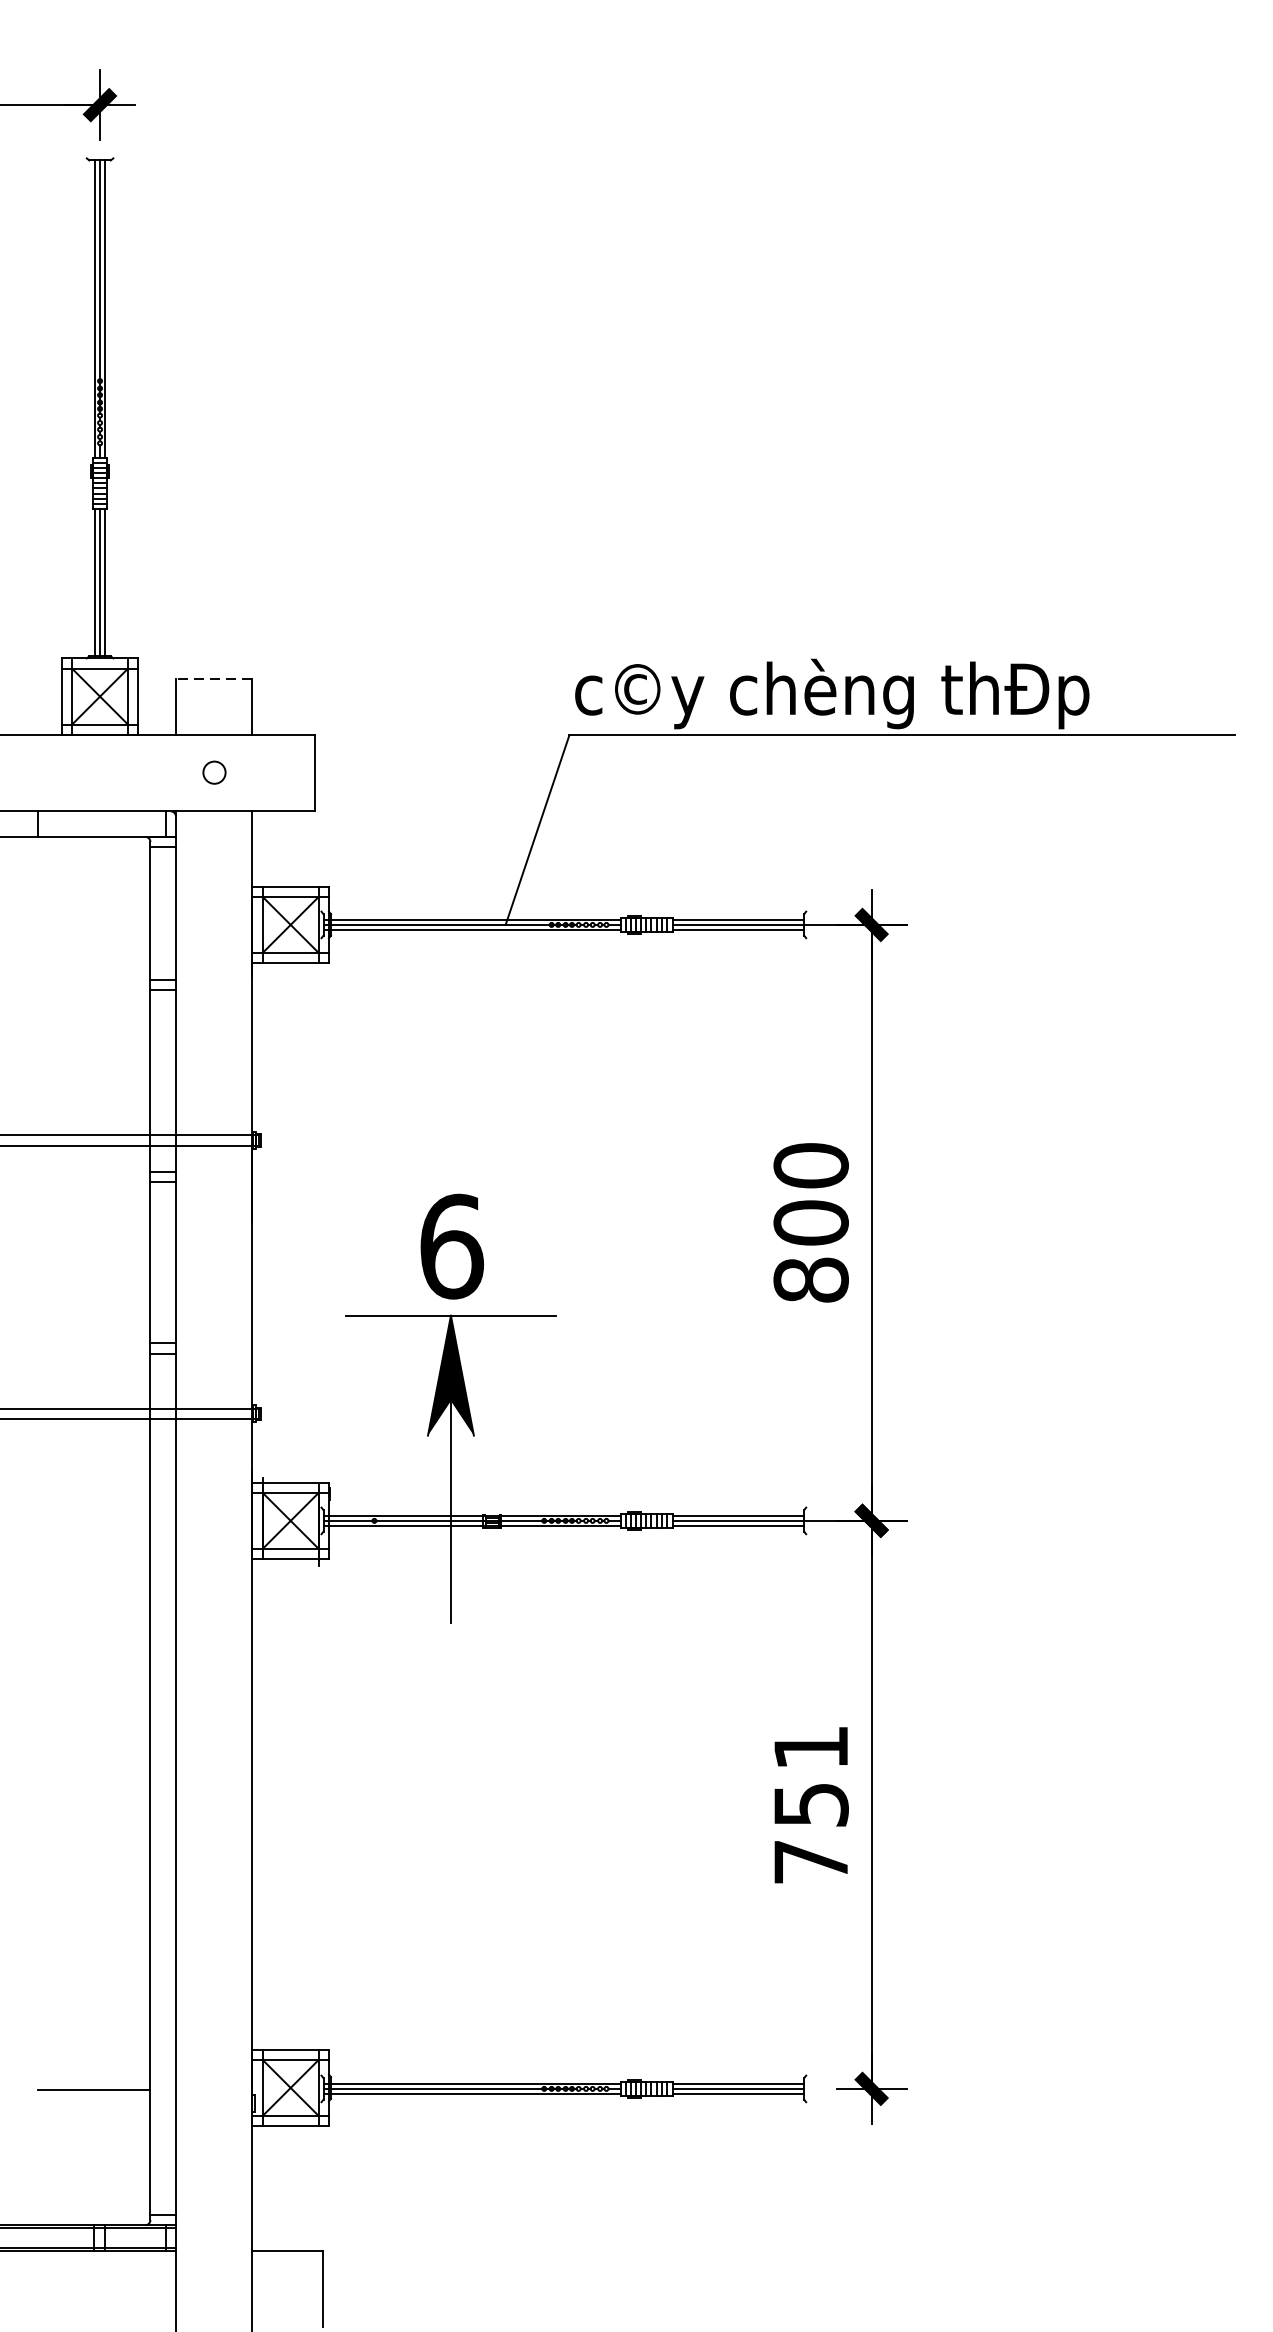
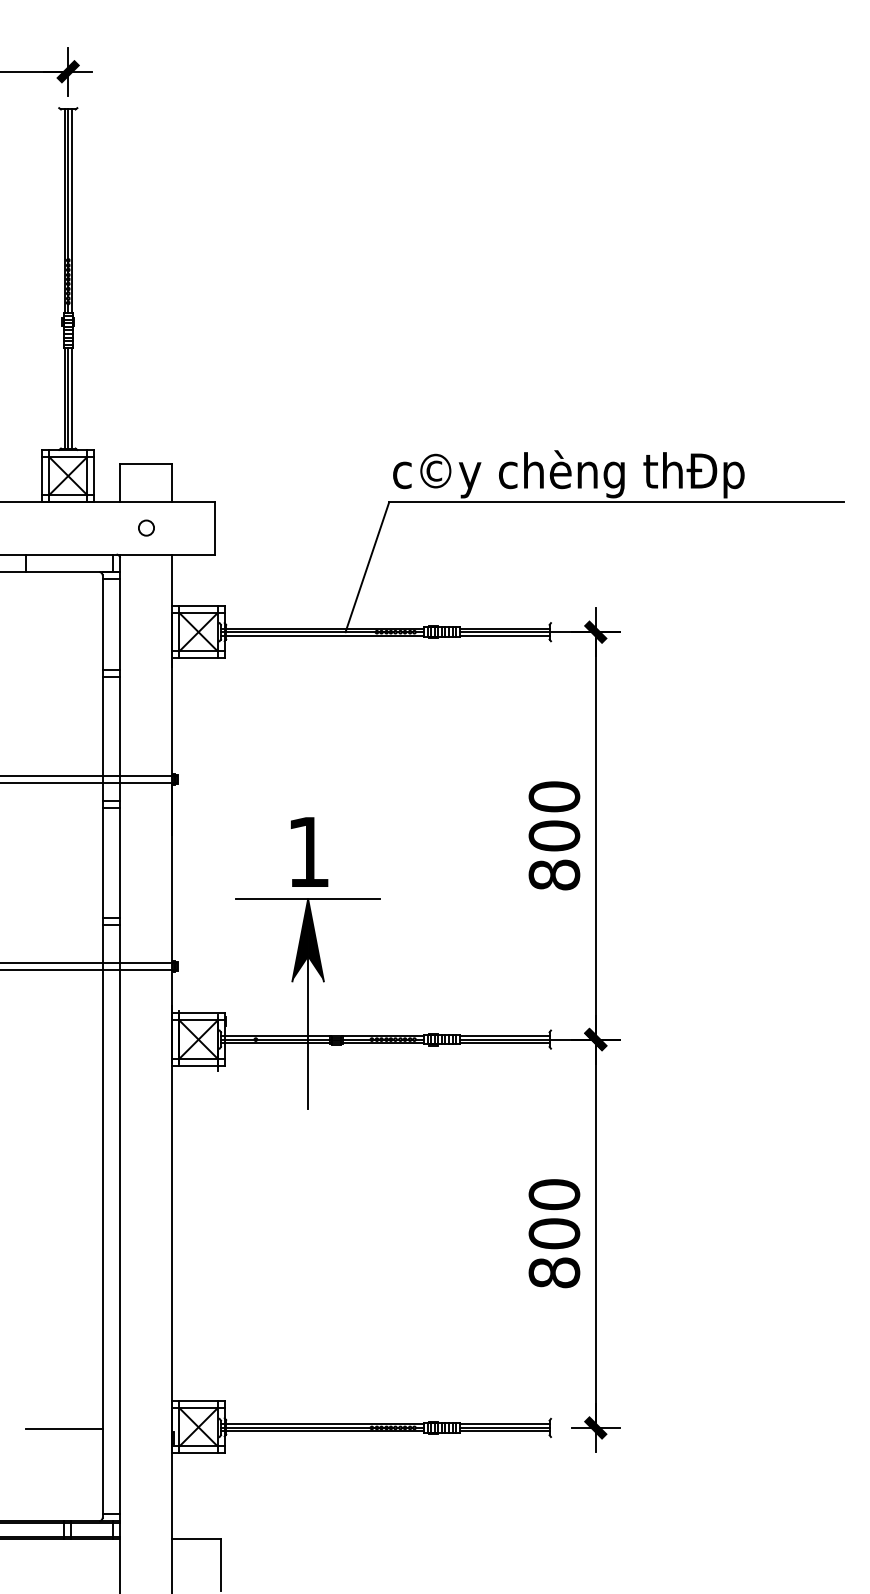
line: (213, 679) -> (145, 464), dashed -> solid
text: (451, 1247) -> (308, 852), 6 -> 1
text: (811, 1804) -> (554, 1233), 751 -> 800

